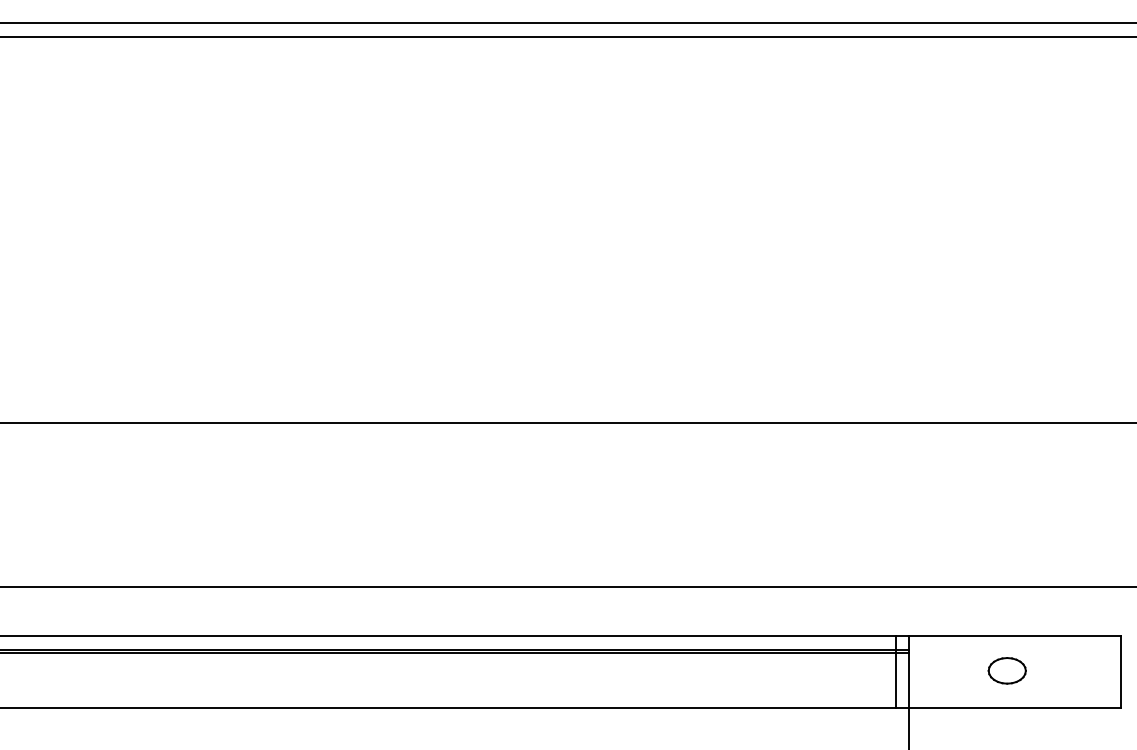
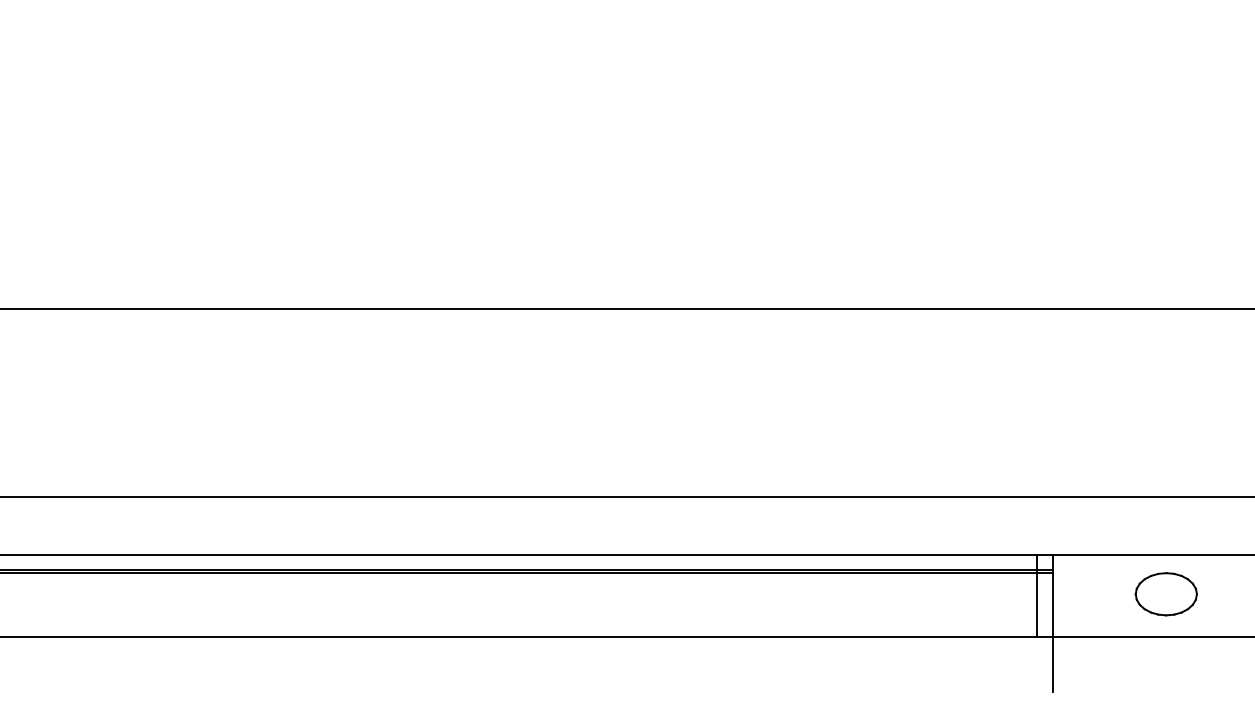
part: (1006, 670) -> (1165, 593), size x1.43

